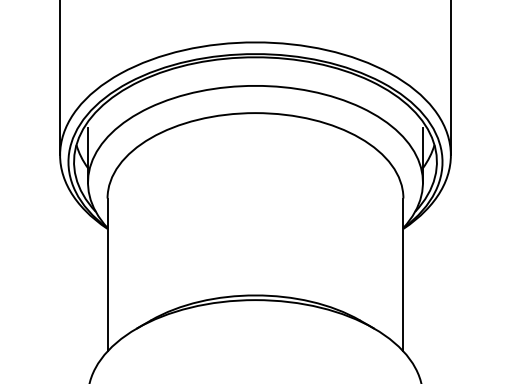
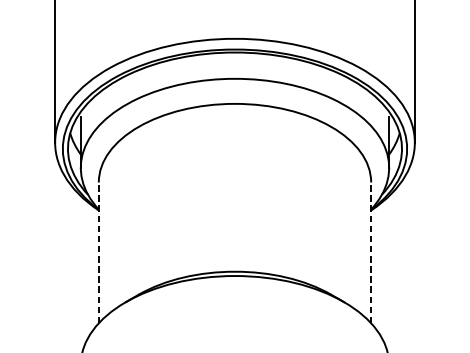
line: (107, 274) -> (98, 252), solid -> dashed
line: (403, 274) -> (371, 252), solid -> dashed

